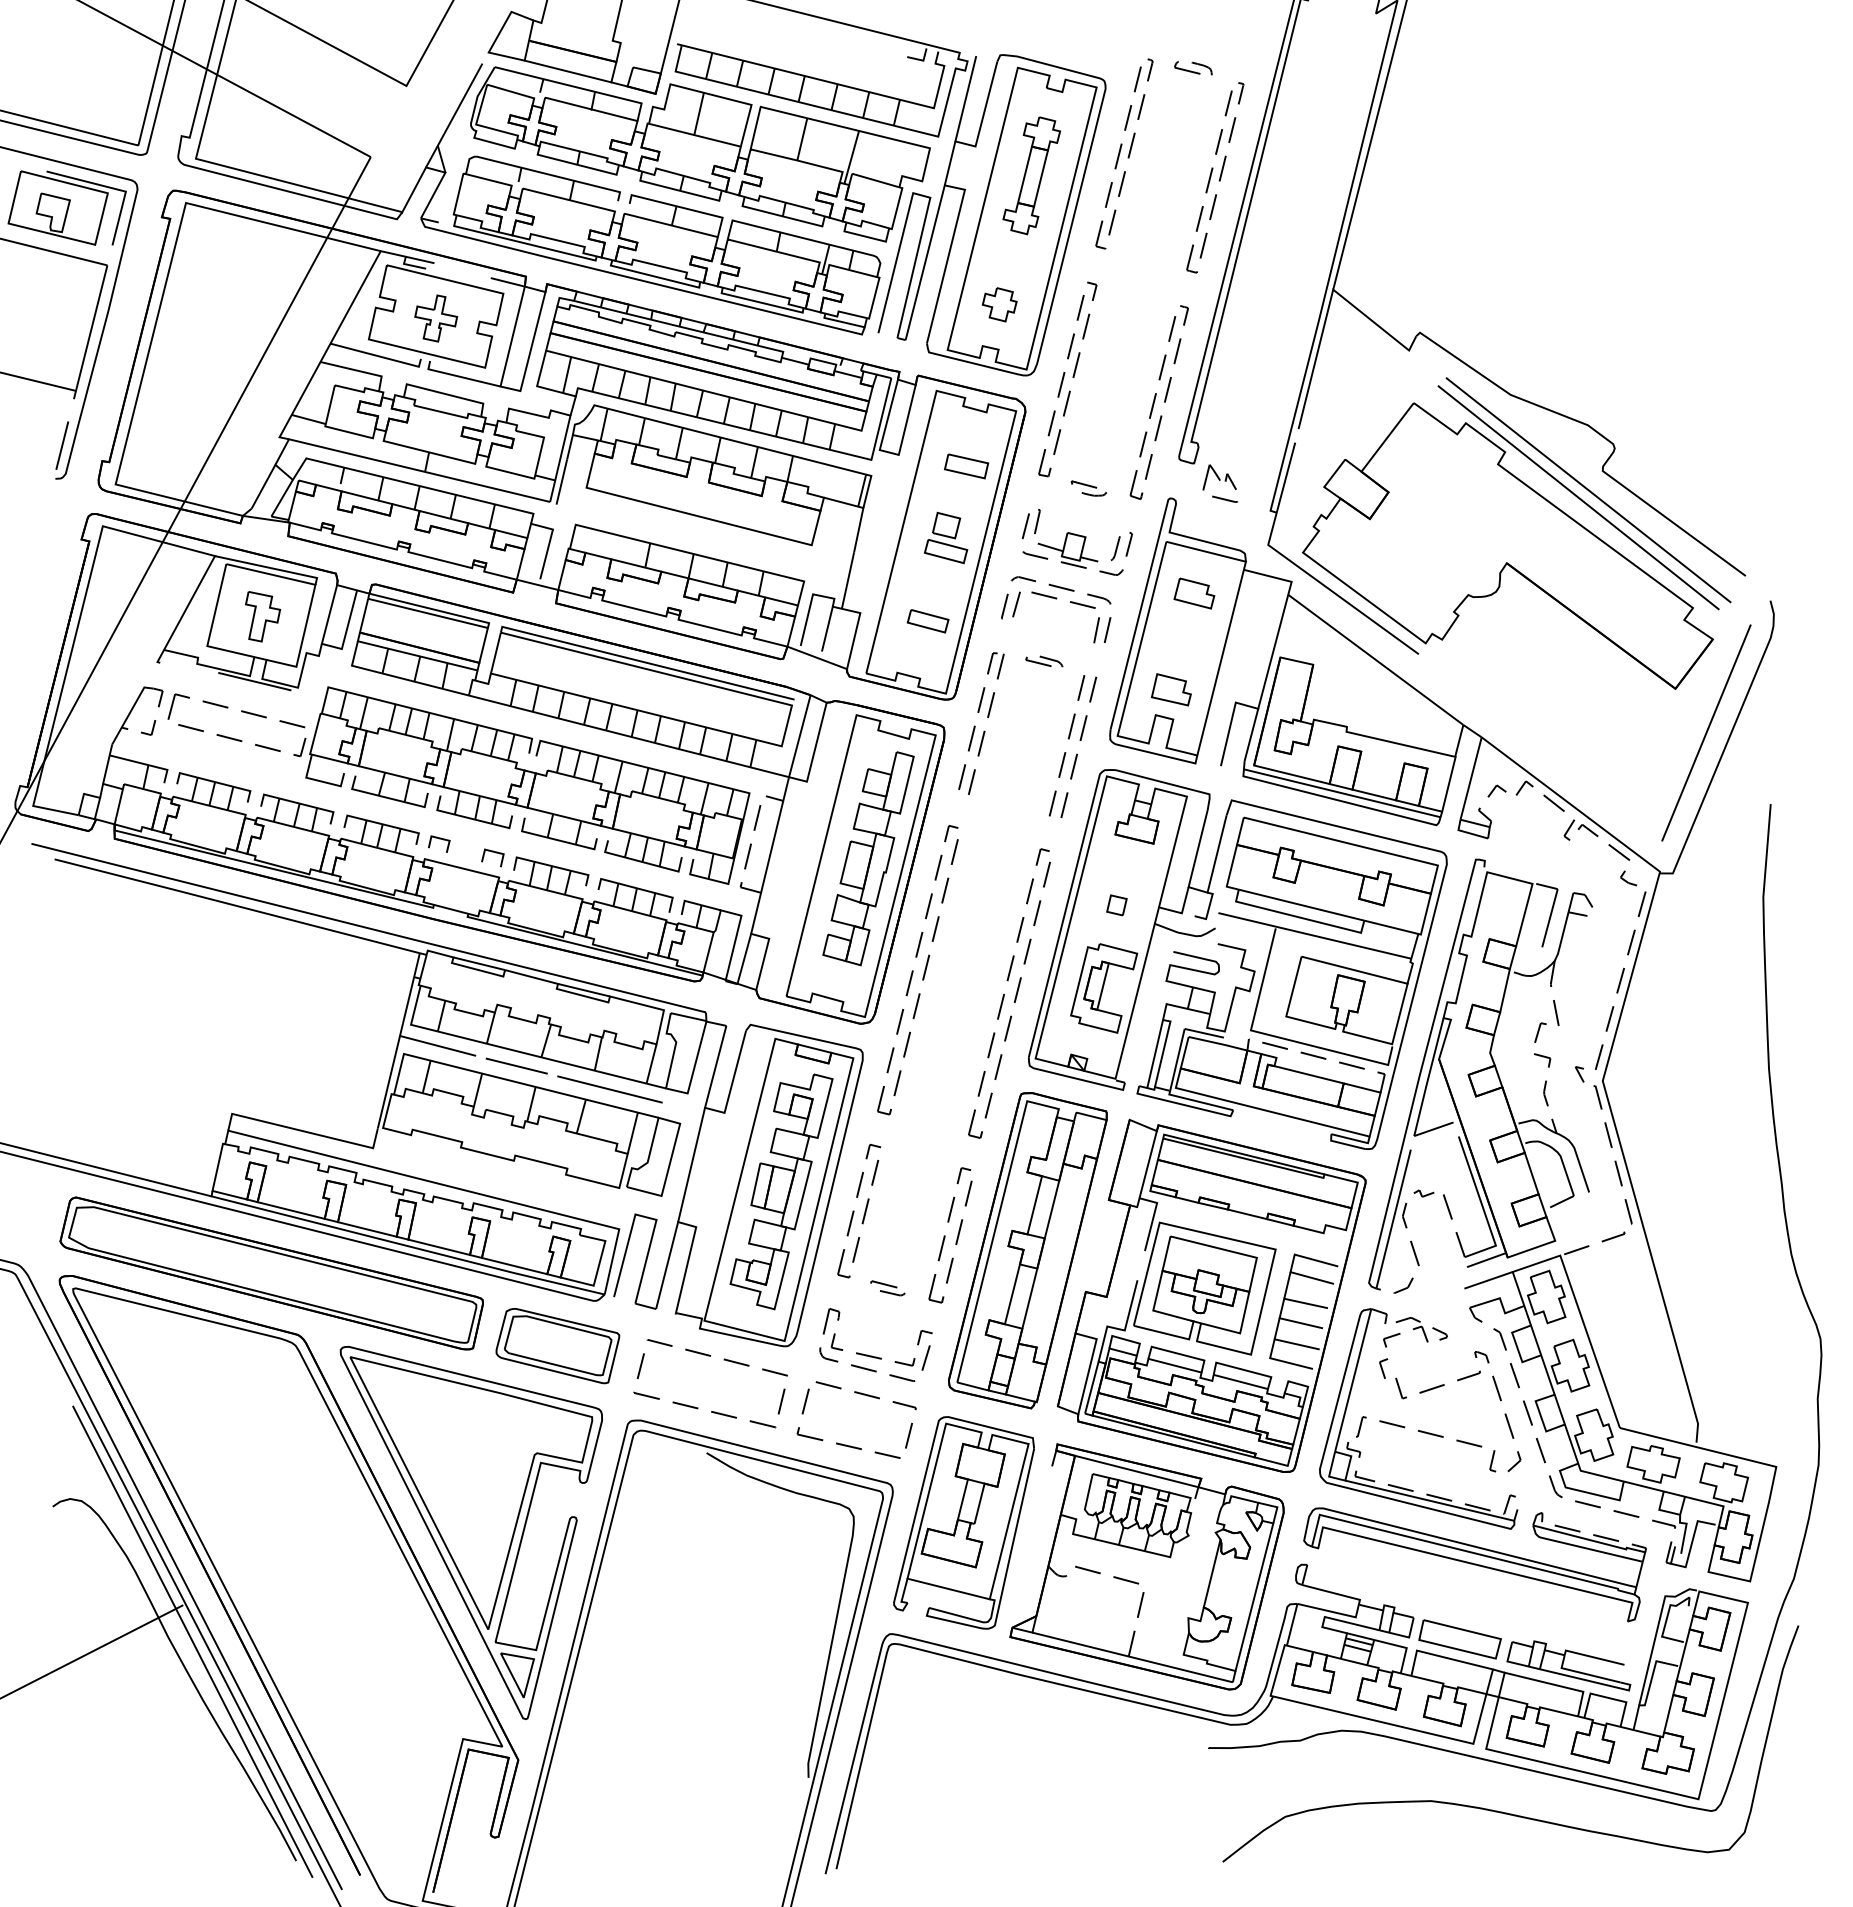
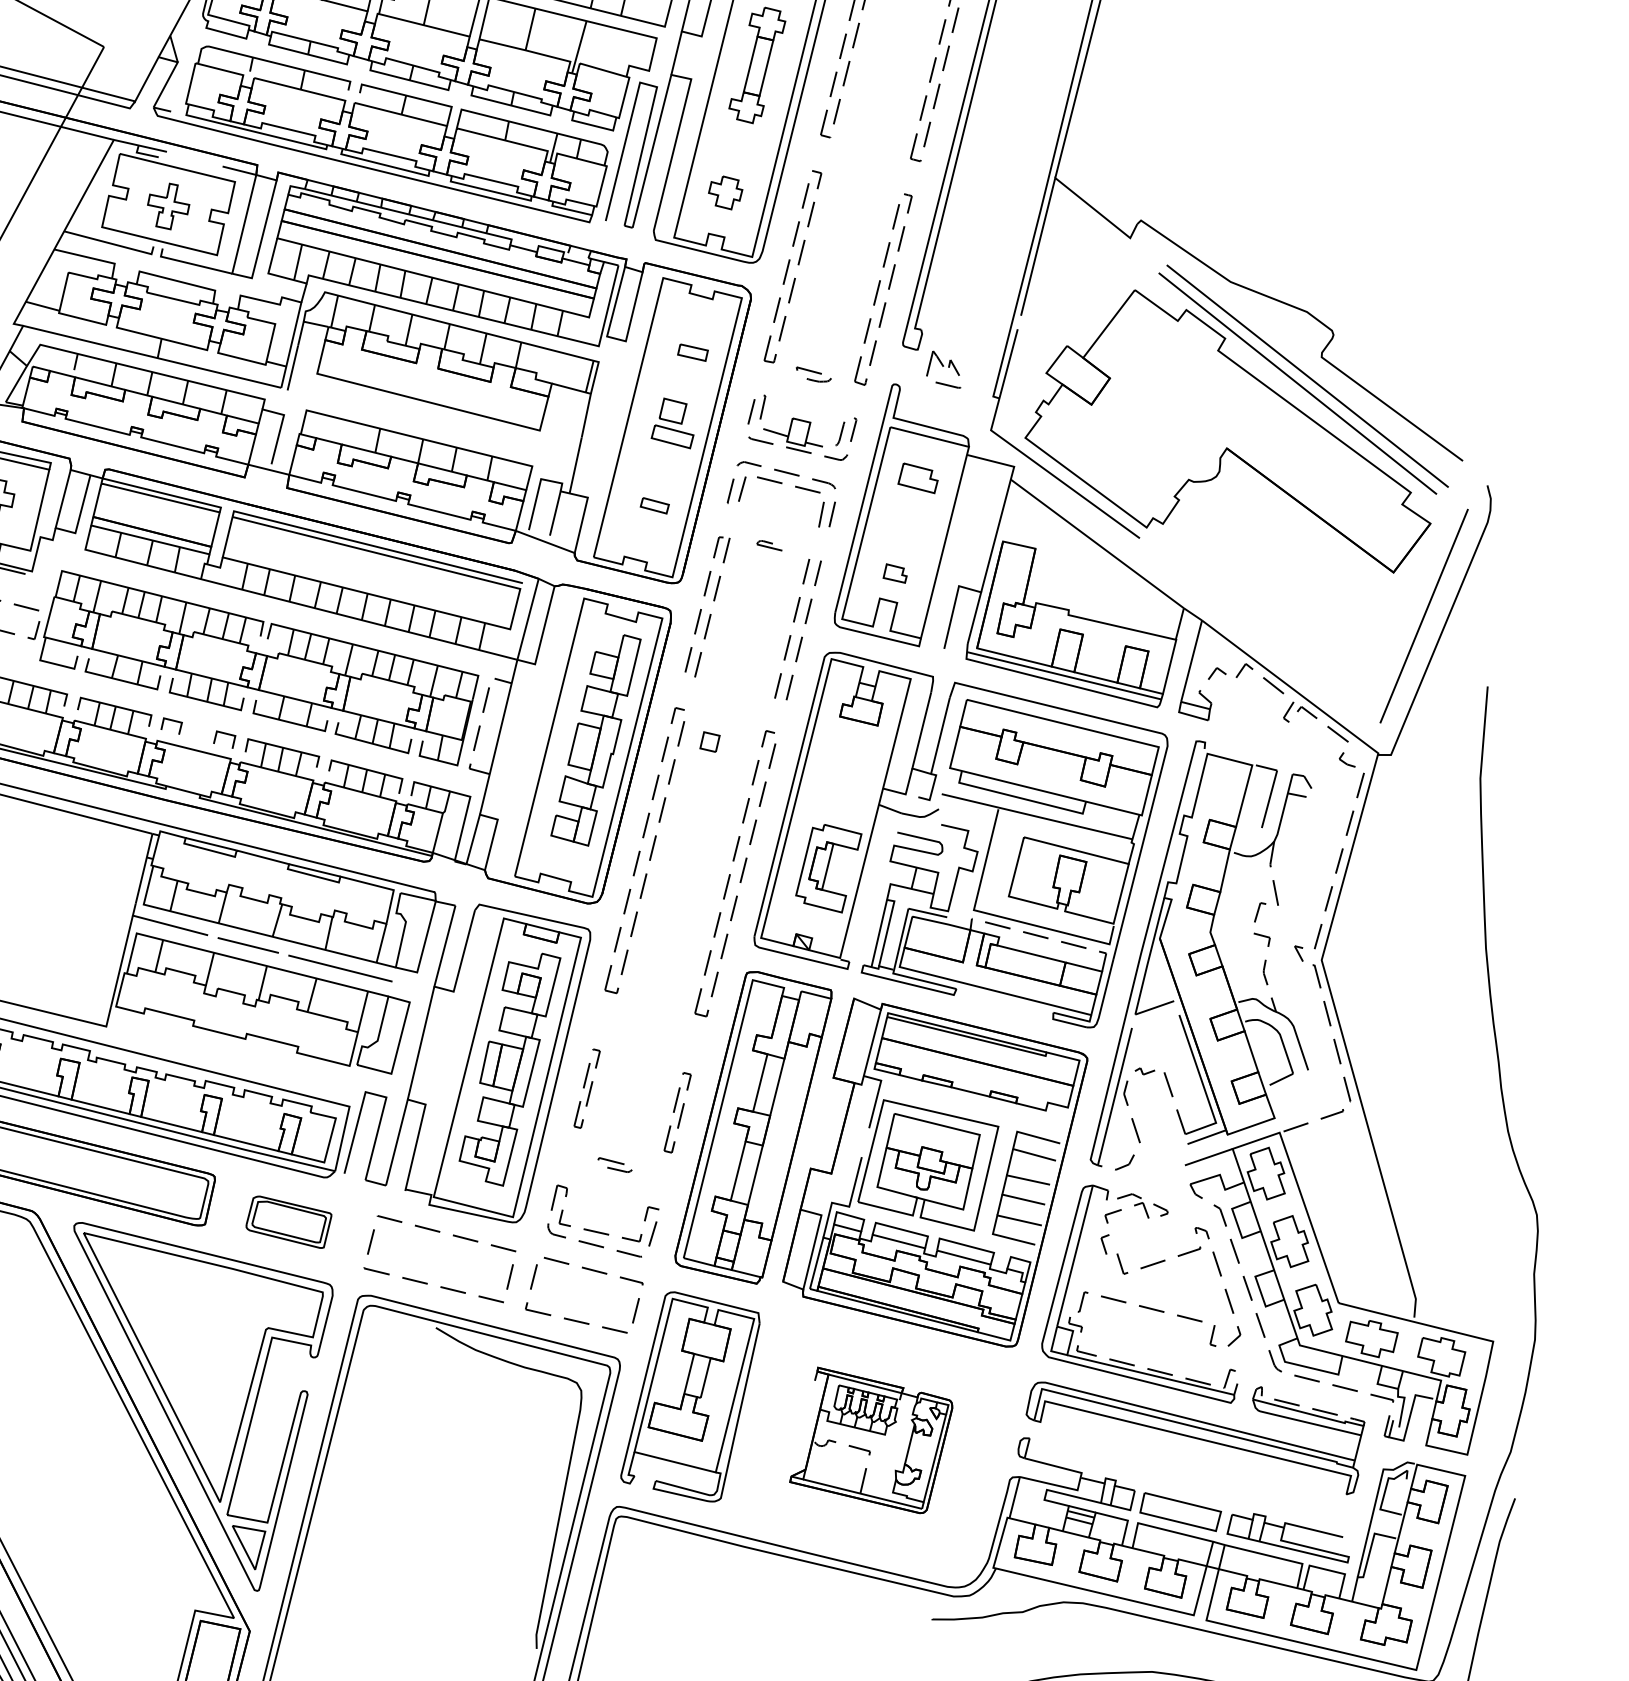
part: (966, 466) -> (692, 352), size x0.7
part: (927, 621) -> (654, 505), size x0.7
part: (1044, 661) -> (769, 545), size x0.7
part: (1170, 689) -> (894, 573), size x0.6
part: (1116, 905) -> (709, 742), moved
part: (859, 1210) -> (587, 1088), size x0.6
part: (950, 1235) -> (676, 1112), size x0.6
part: (557, 1346) -> (288, 1222), size x0.7
part: (1146, 1566) -> (870, 1440), size x0.6

